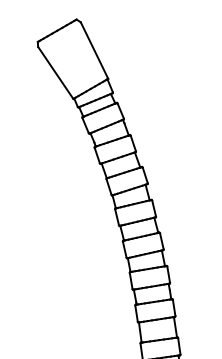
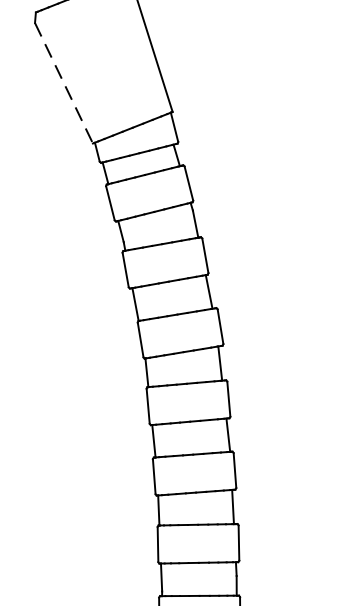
line: (56, 73) -> (65, 84), solid -> dashed

